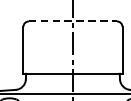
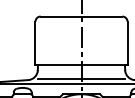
line: (72, 21) -> (81, 16), dashed -> solid
line: (72, 89) -> (81, 79), added

